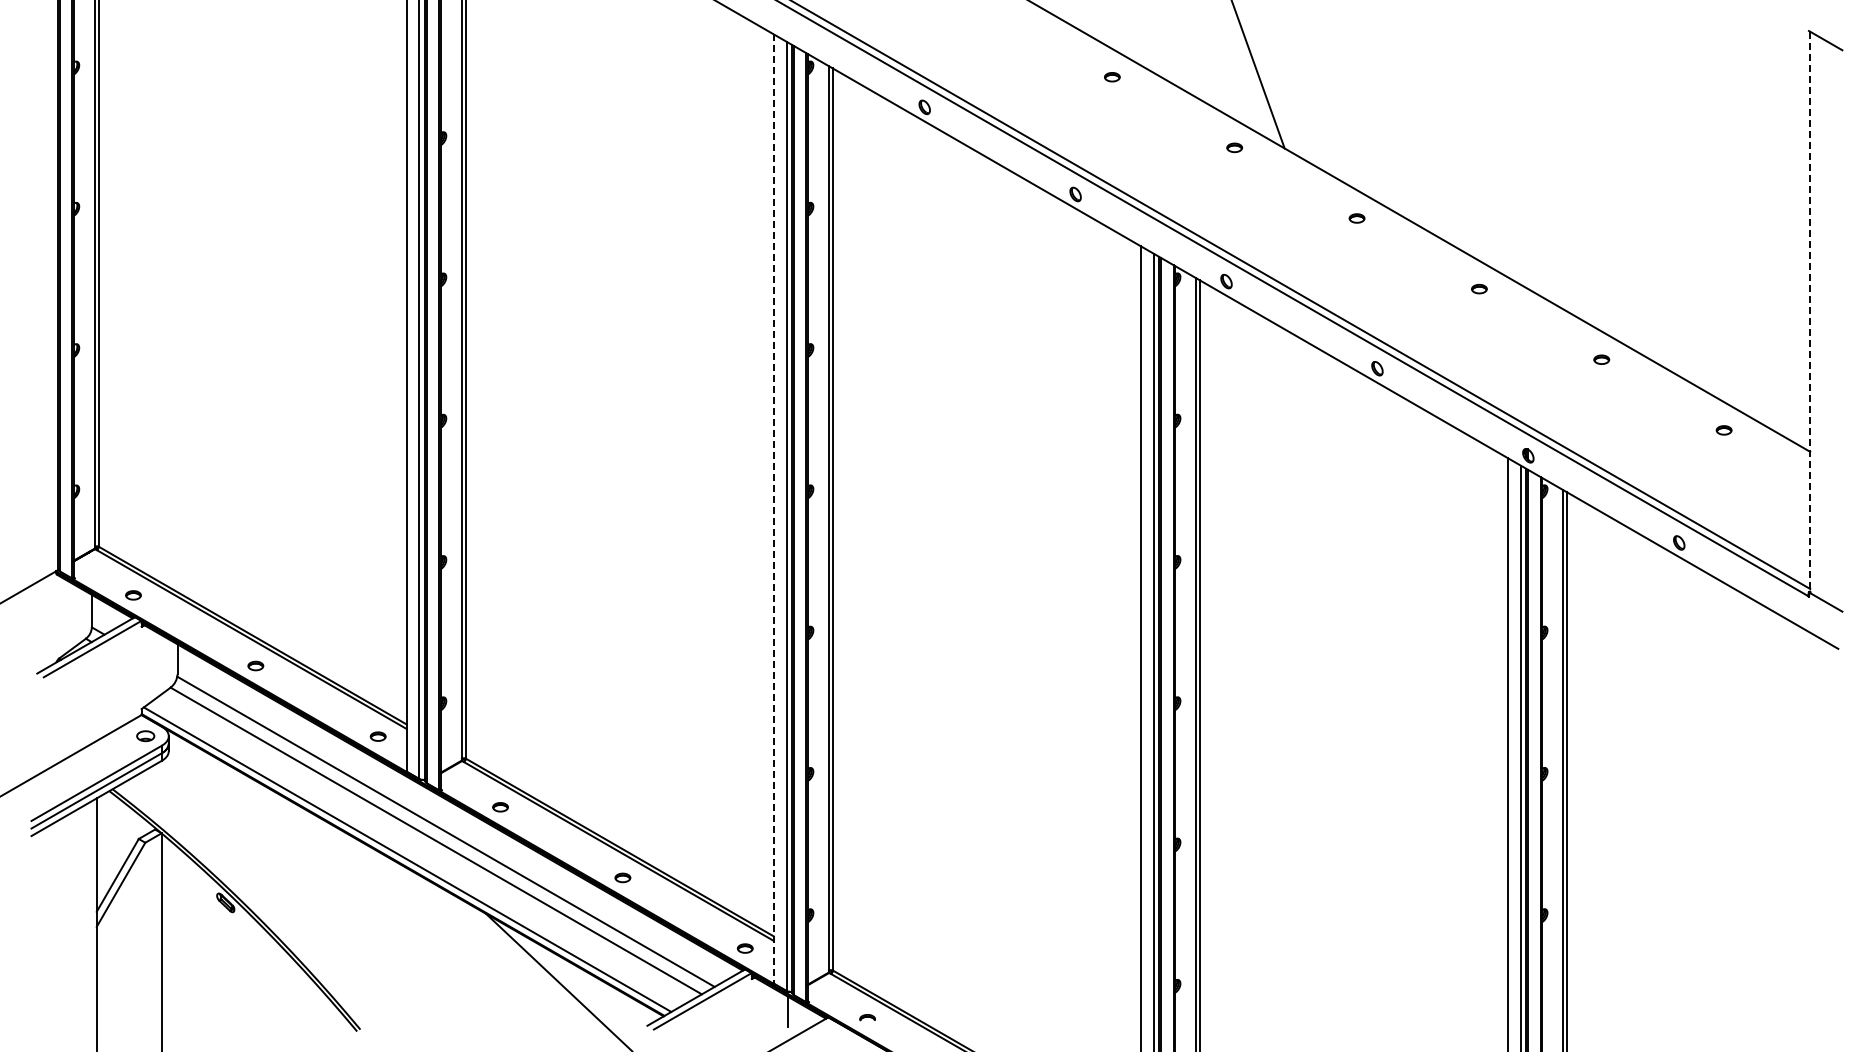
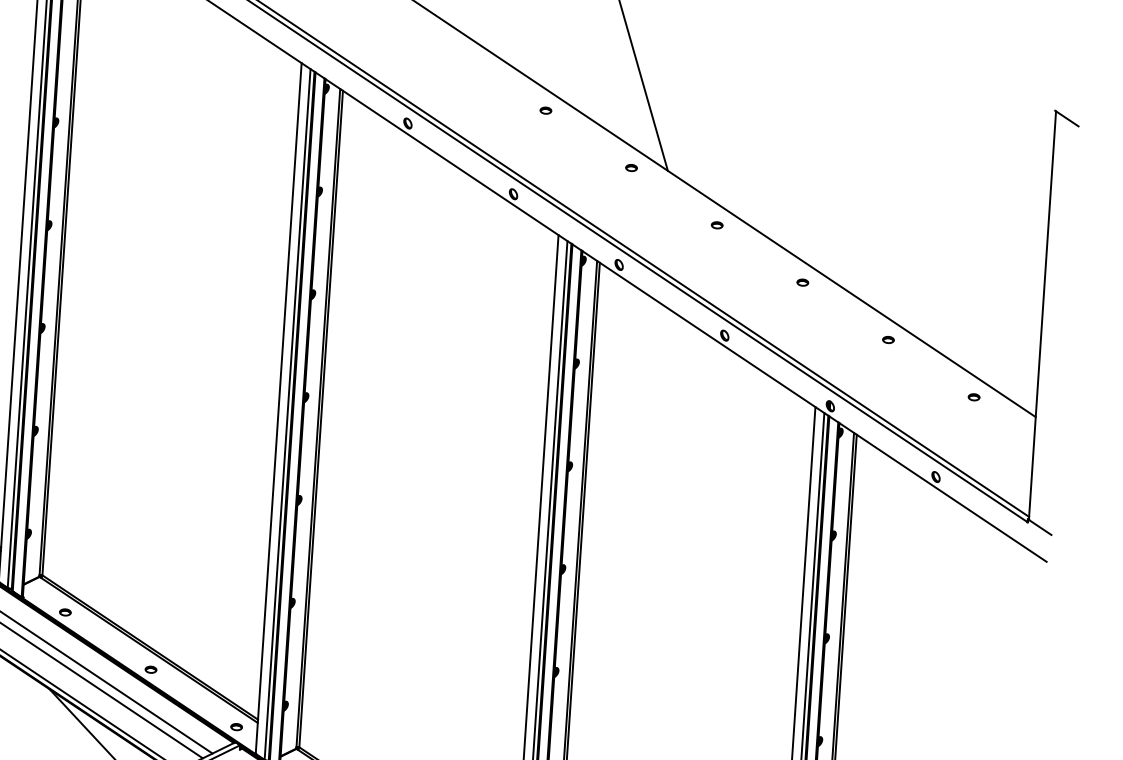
line: (1810, 312) -> (1042, 315), dashed -> solid
line: (773, 508) -> (278, 408), dashed -> solid

